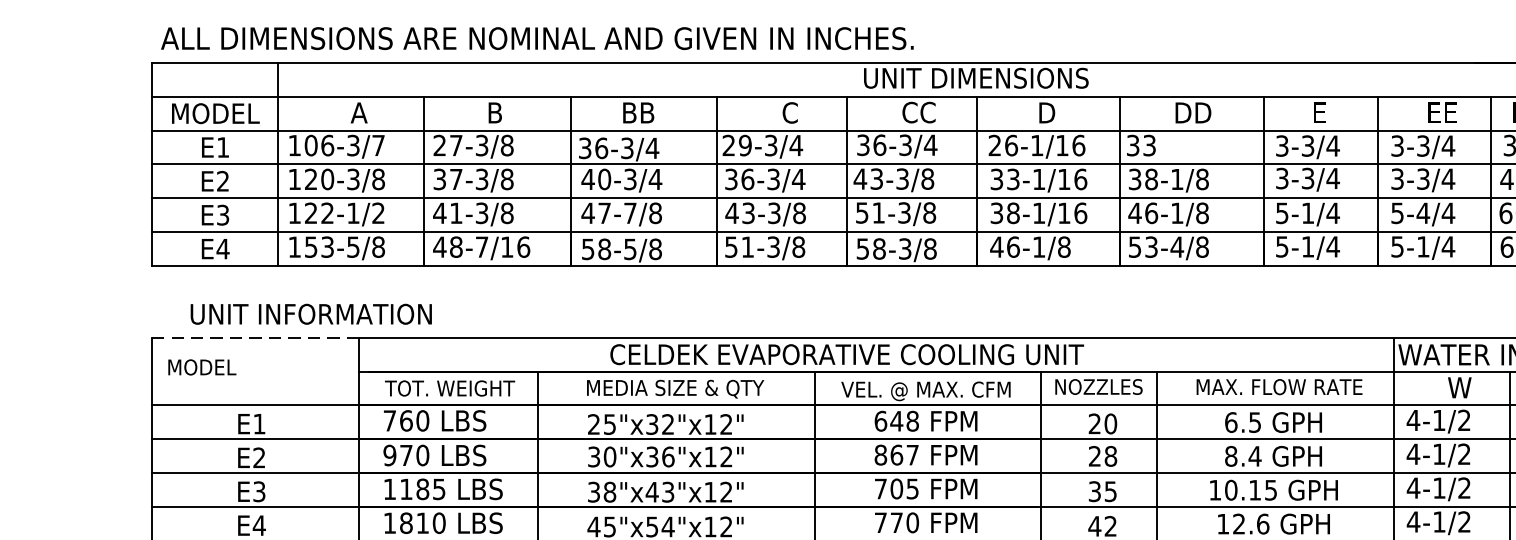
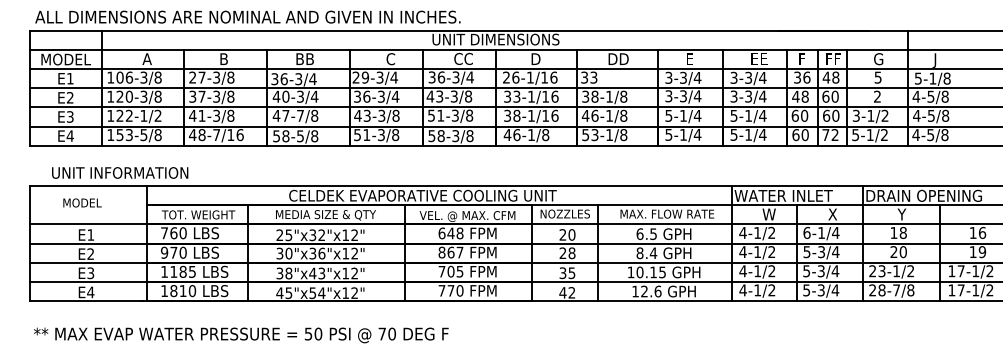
text: (377, 145) -> (157, 77), 106-3/7 -> 106-3/8
text: (1423, 212) -> (748, 115), 5-4/4 -> 5-1/4
text: (1177, 246) -> (609, 134), 53-4/8 -> 53-1/8
line: (257, 338) -> (89, 186), dashed -> solid
text: (202, 366) -> (82, 202), moved

